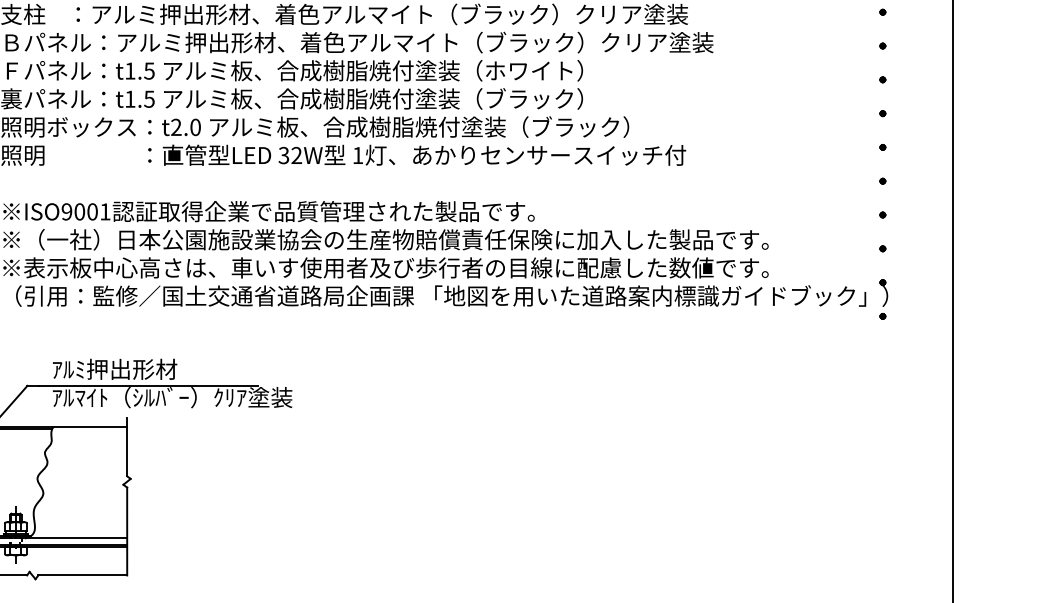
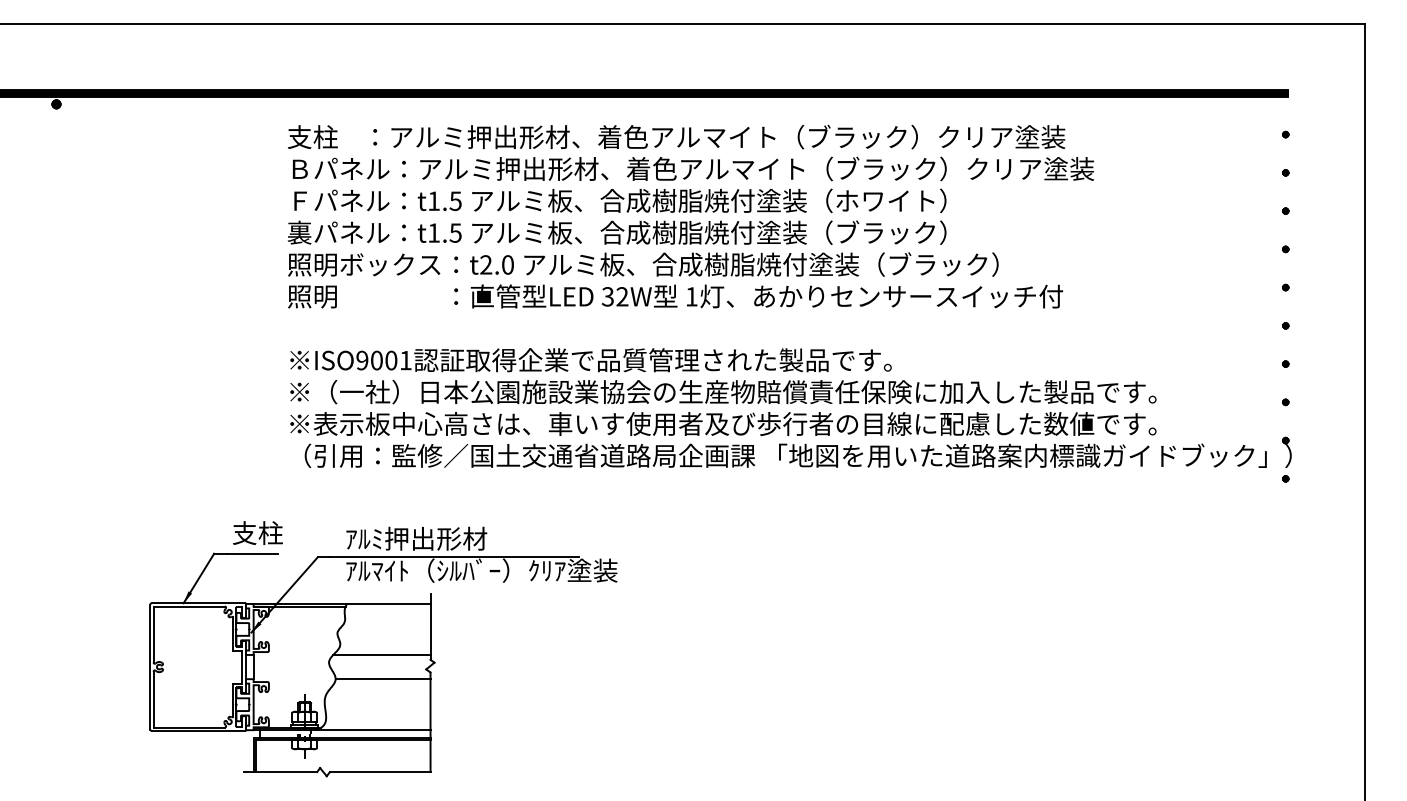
line: (83, 471) -> (381, 654), added
line: (84, 493) -> (382, 679), added

